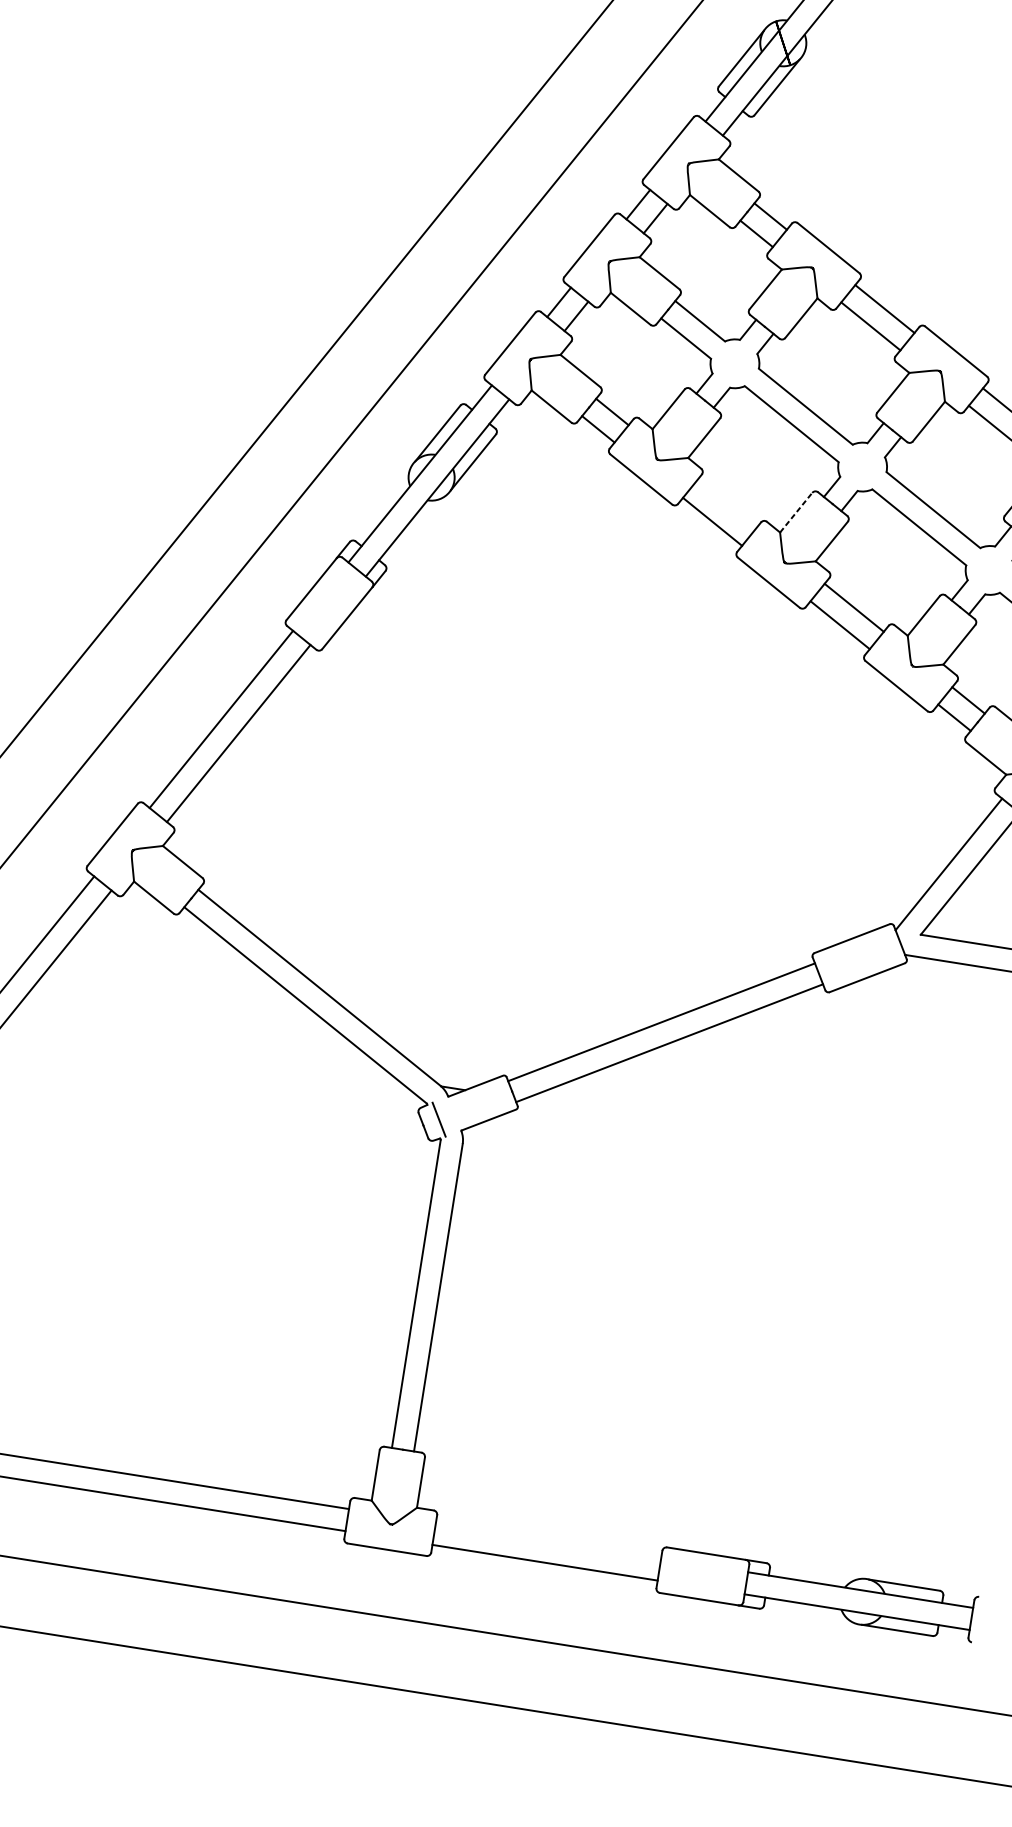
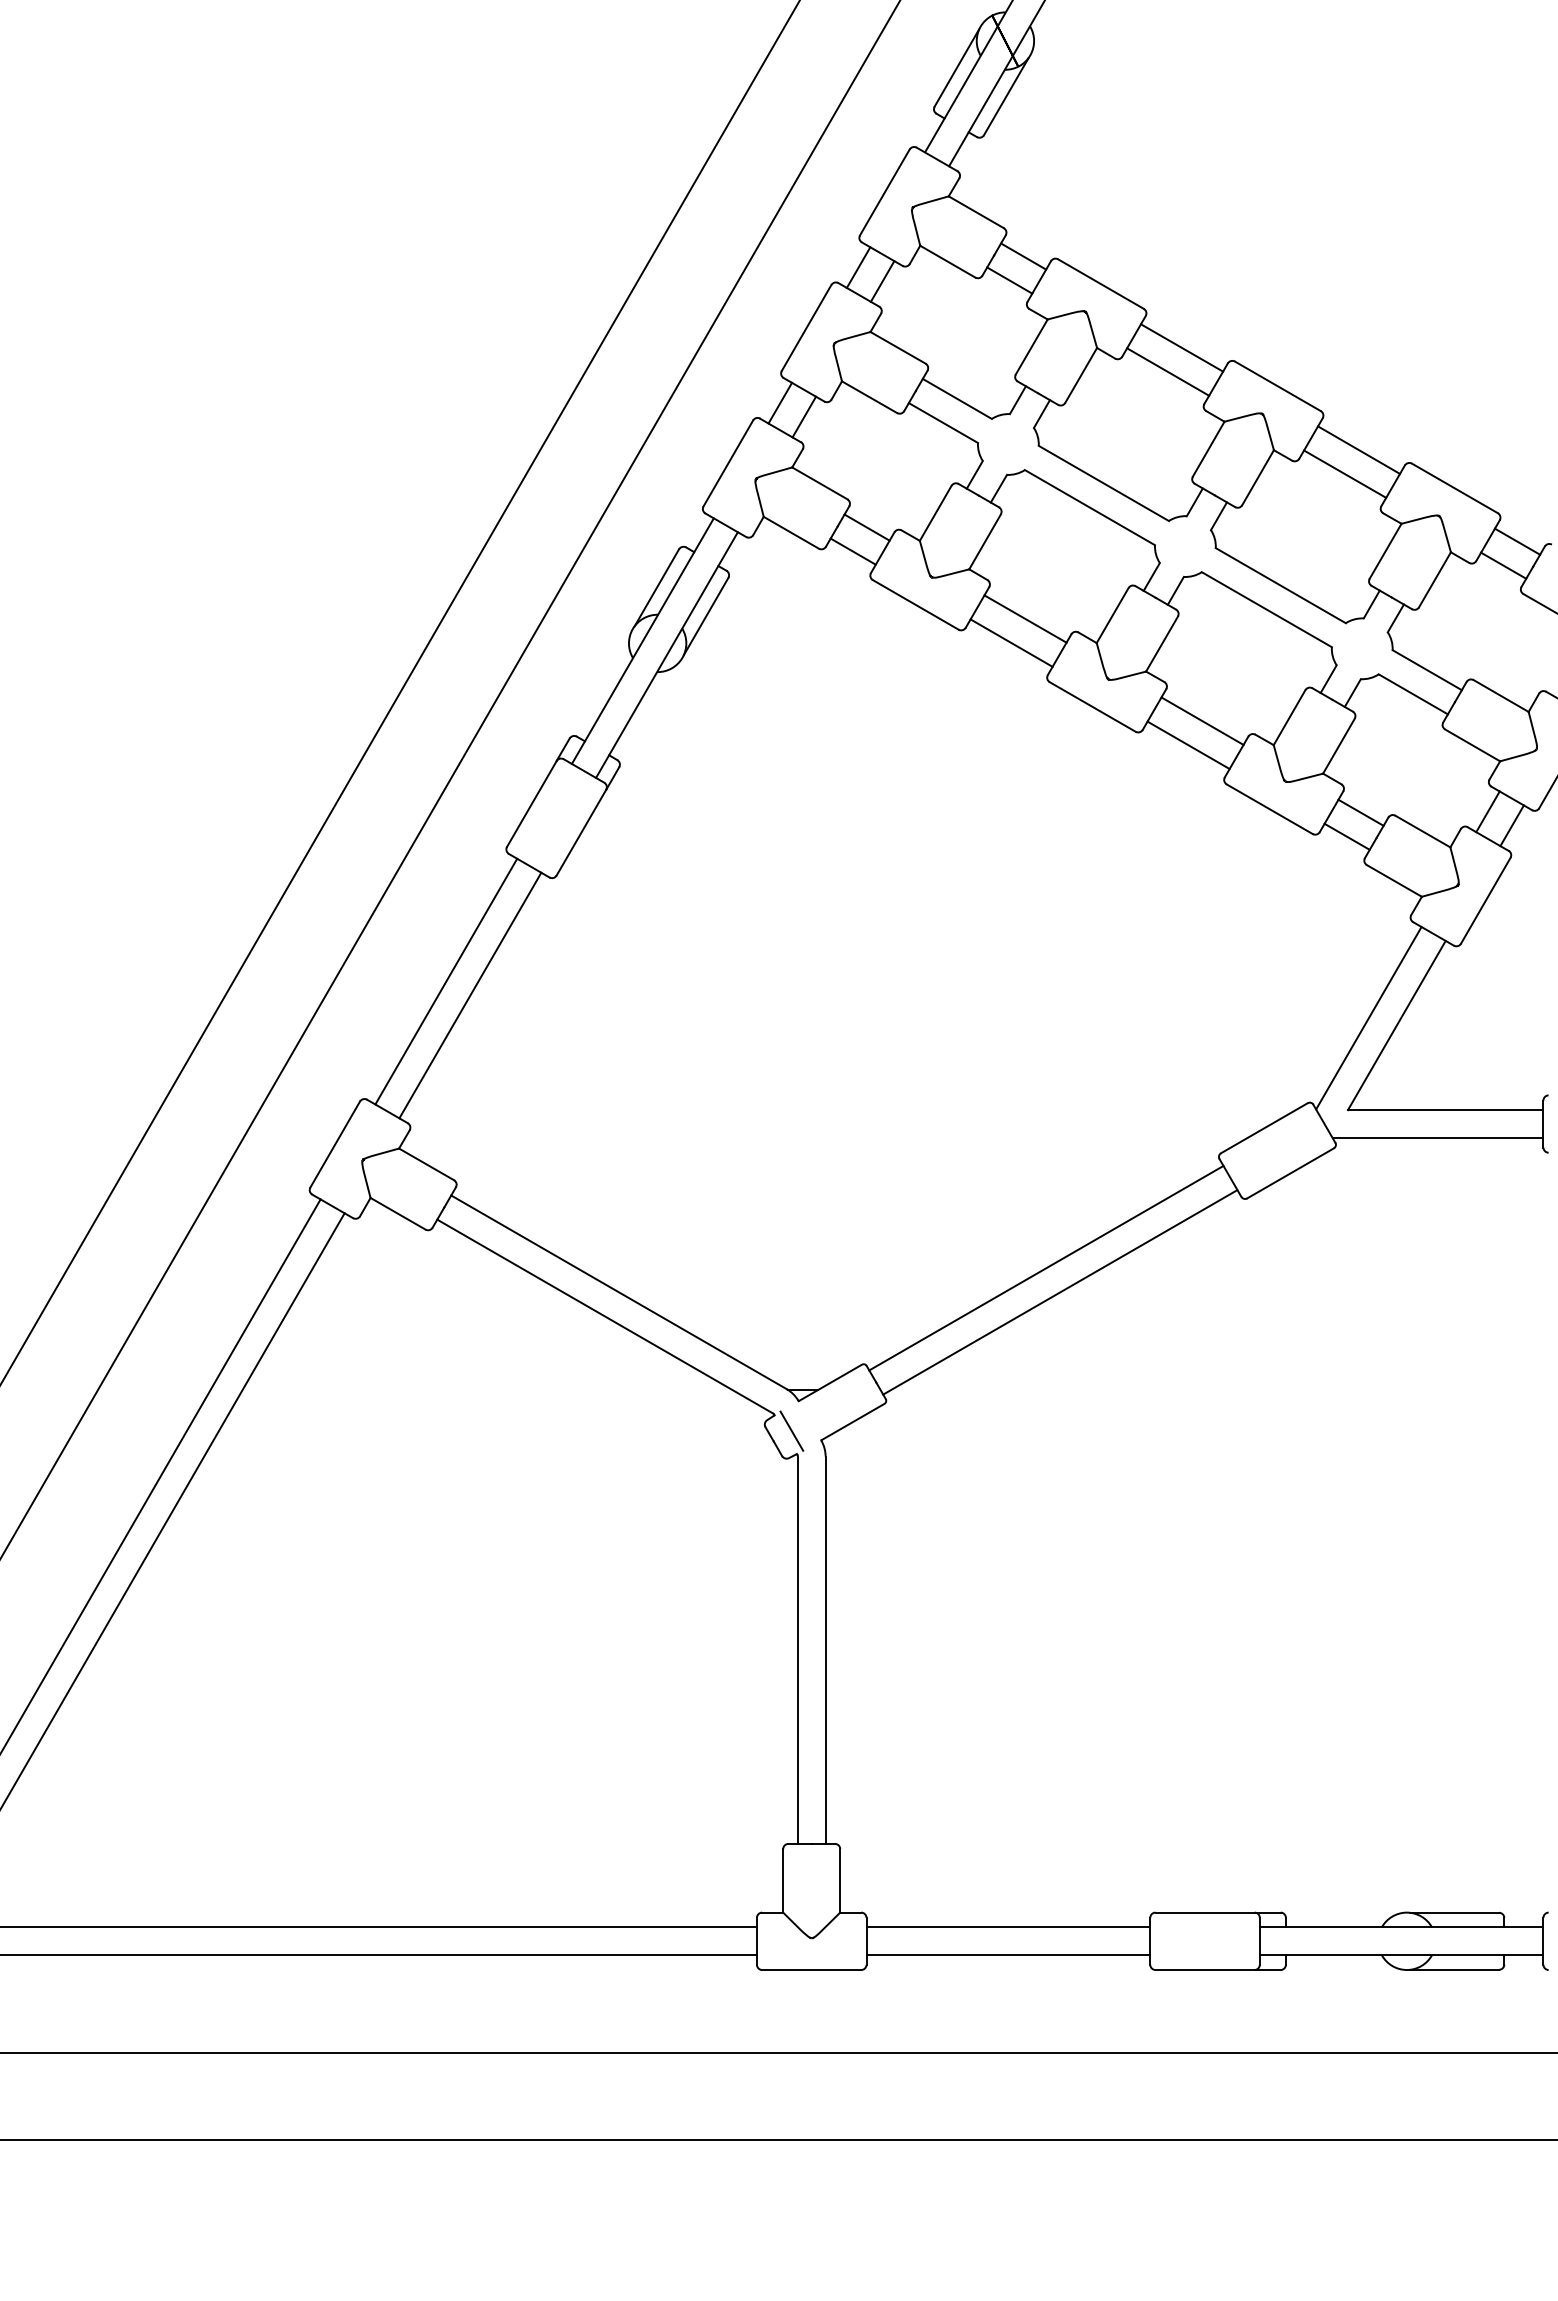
line: (726, 504) -> (1025, 618), added
line: (796, 512) -> (1112, 615), dashed -> solid
line: (548, 1540) -> (1008, 1927), added

